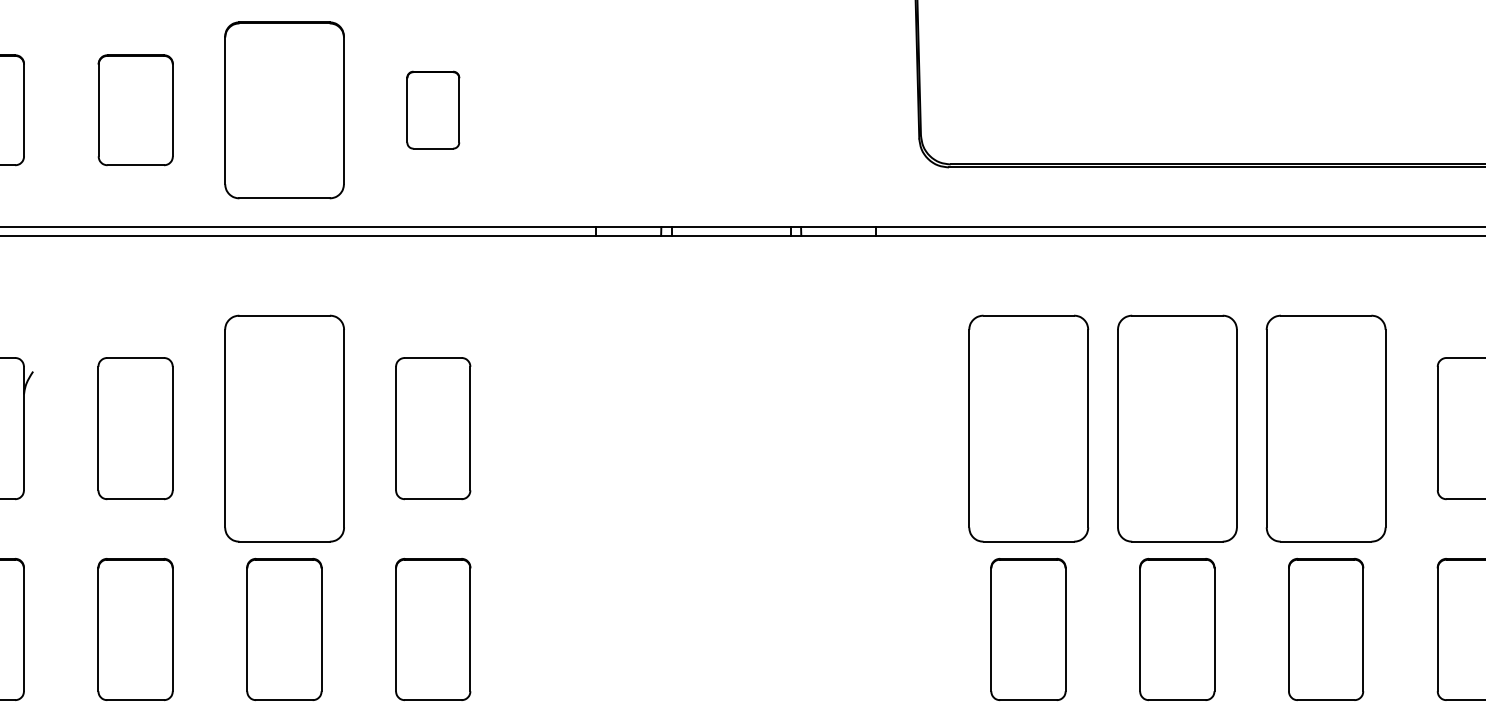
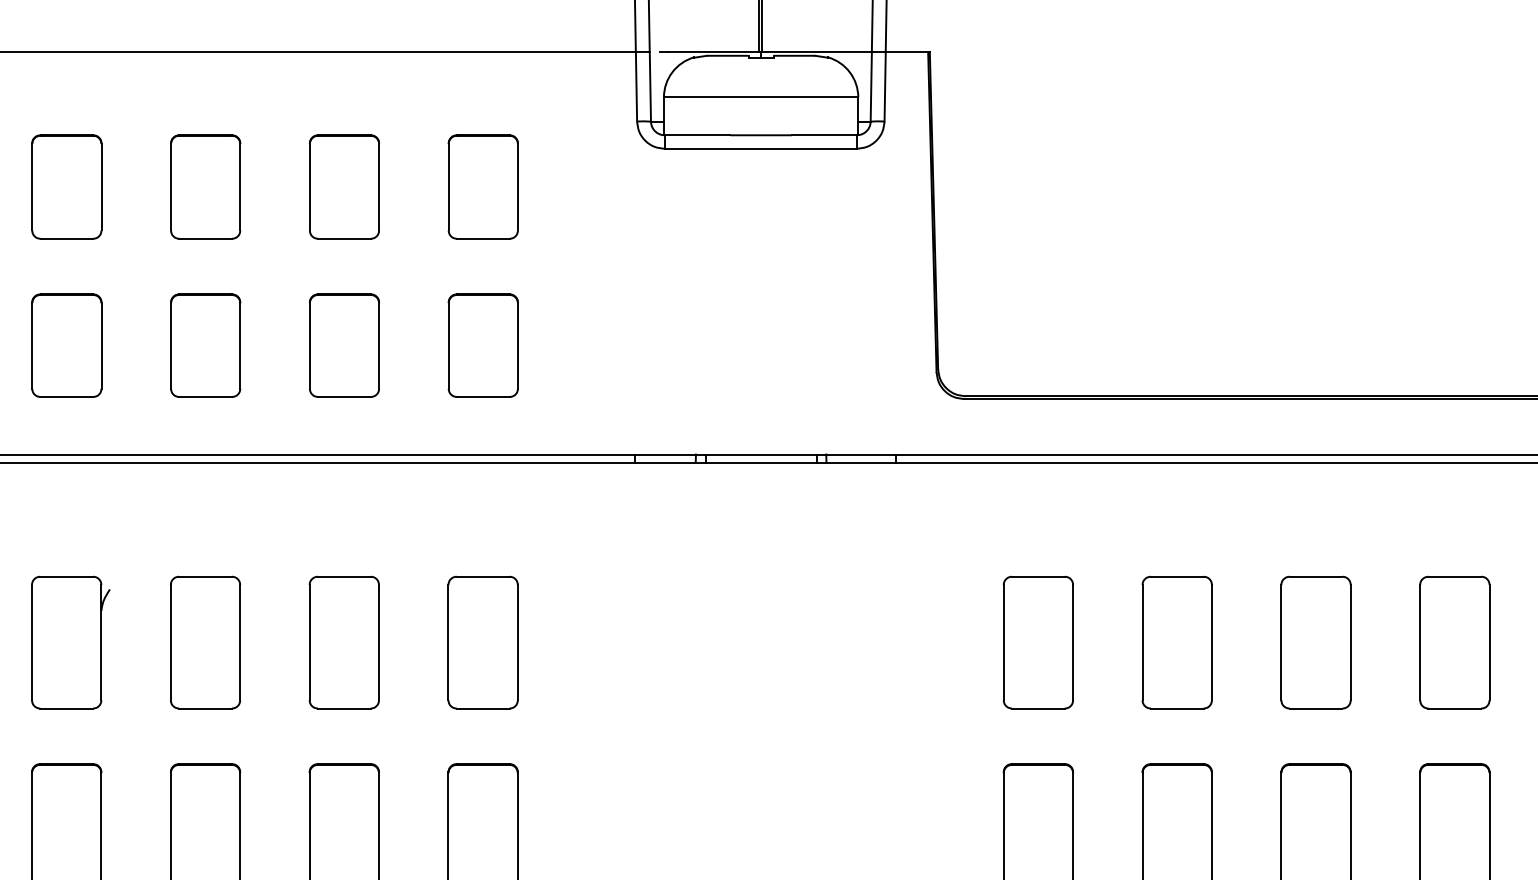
part: (284, 110) -> (344, 345), size x0.62
part: (432, 110) -> (482, 345), size x1.43
part: (283, 428) -> (343, 642), size x0.62
part: (1027, 428) -> (1037, 642), size x0.62
part: (1176, 428) -> (1176, 642), size x0.62
part: (1325, 428) -> (1315, 642), size x0.62

